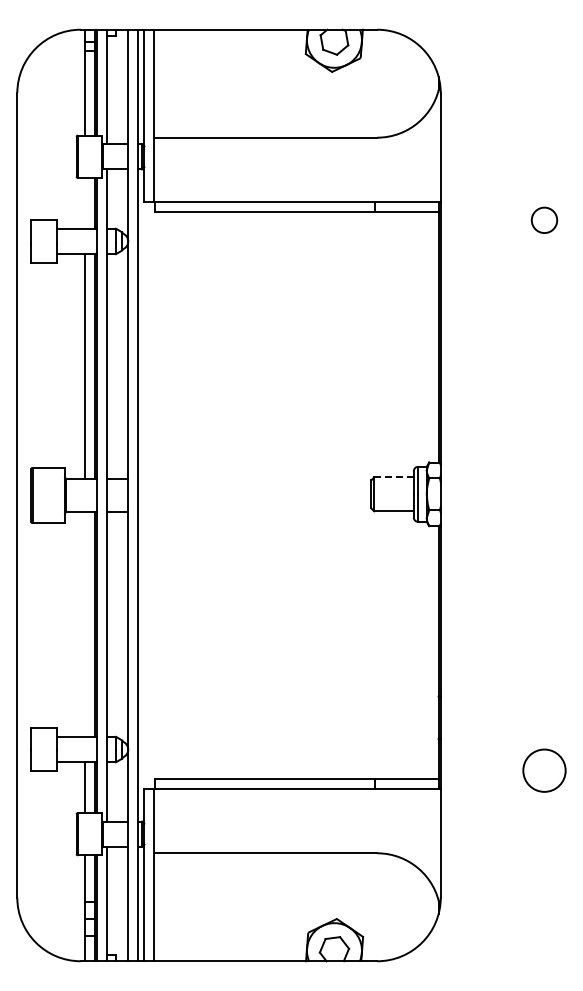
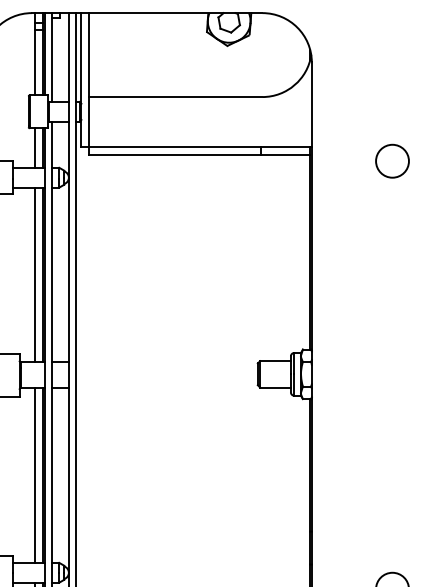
line: (85, 202) -> (35, 147), added
circle: (544, 220) -> (392, 161), size x1.67
line: (394, 477) -> (275, 361), dashed -> solid
line: (85, 624) -> (35, 475), added

